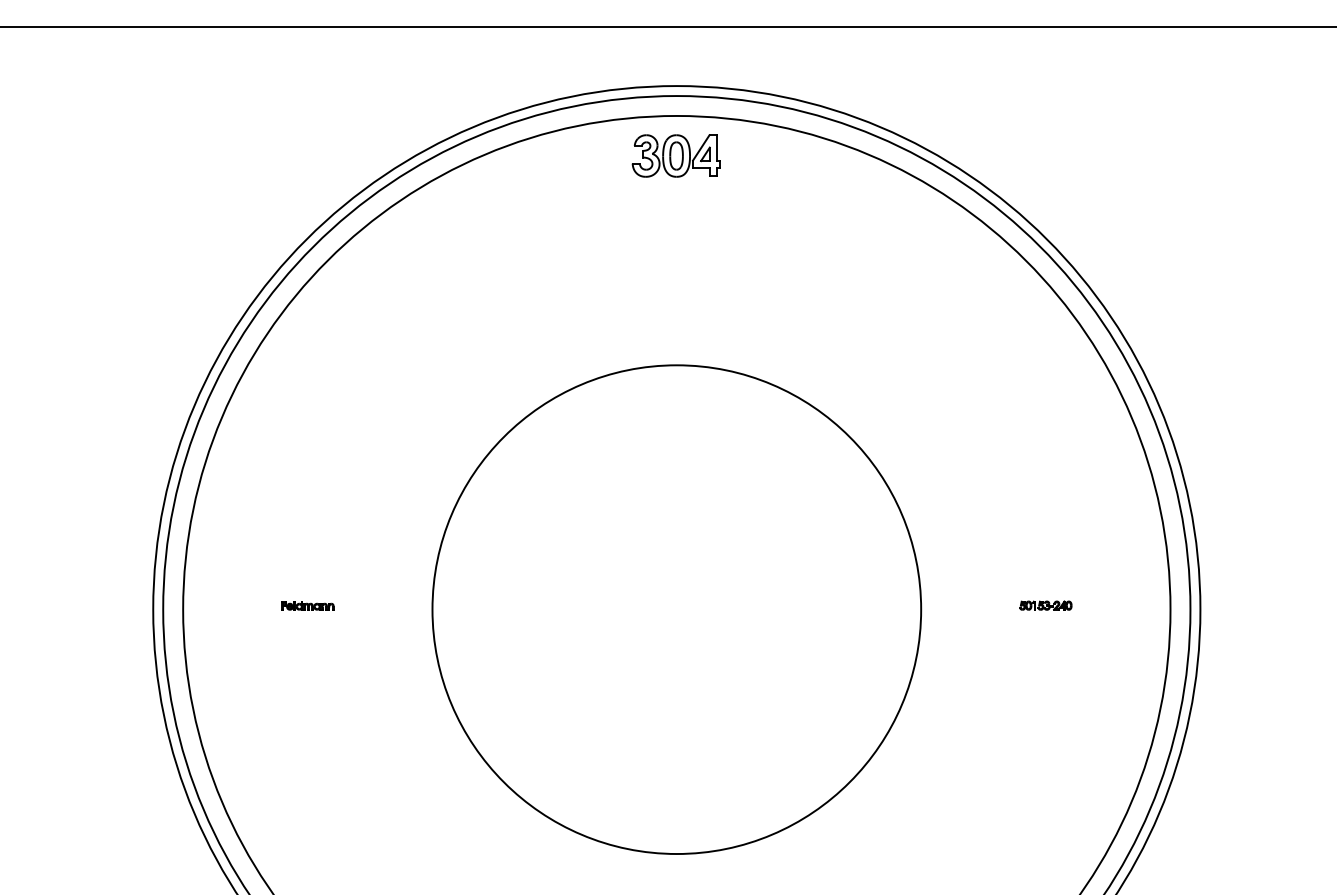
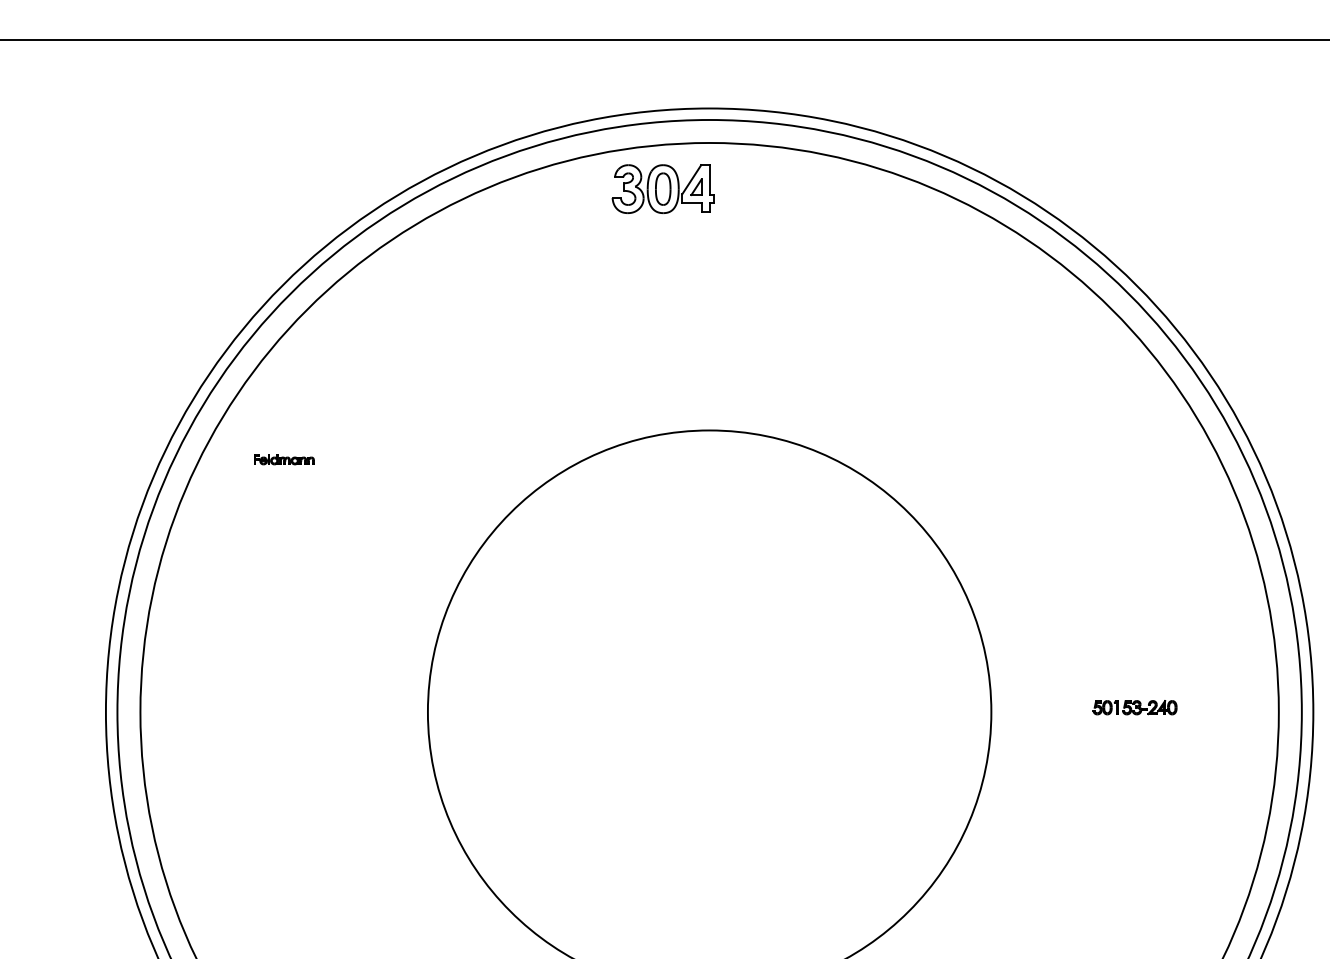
part: (675, 155) -> (661, 188), moved
part: (307, 605) -> (283, 459), moved
part: (1045, 605) -> (1134, 707), size x1.4

